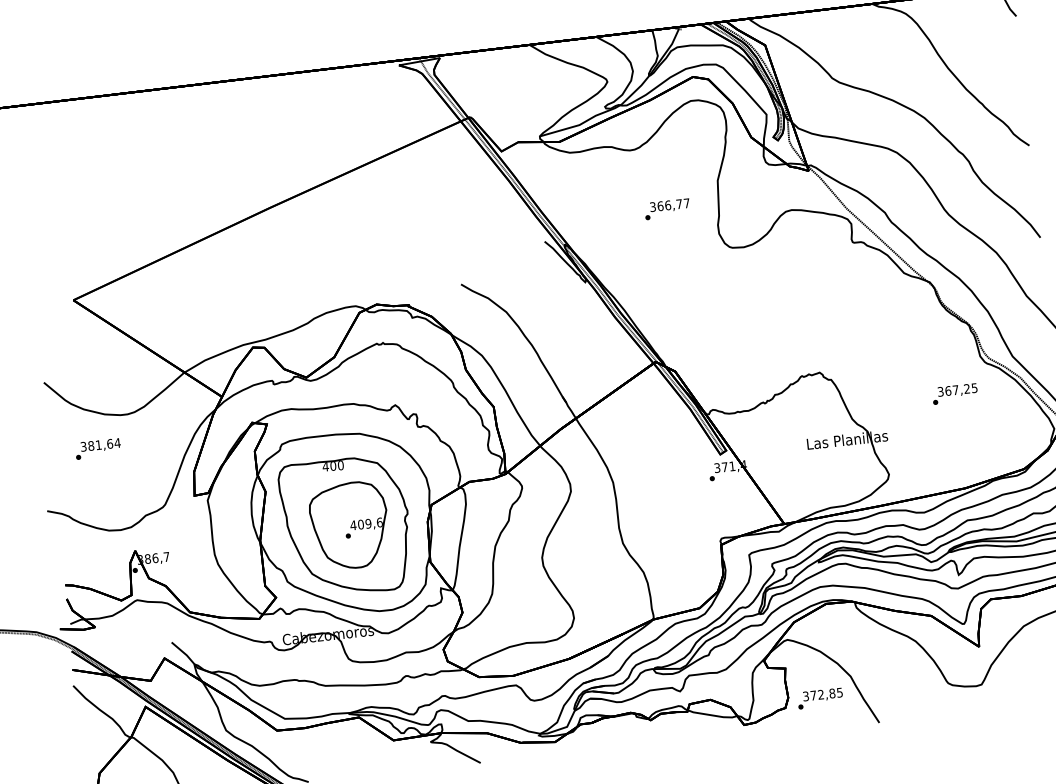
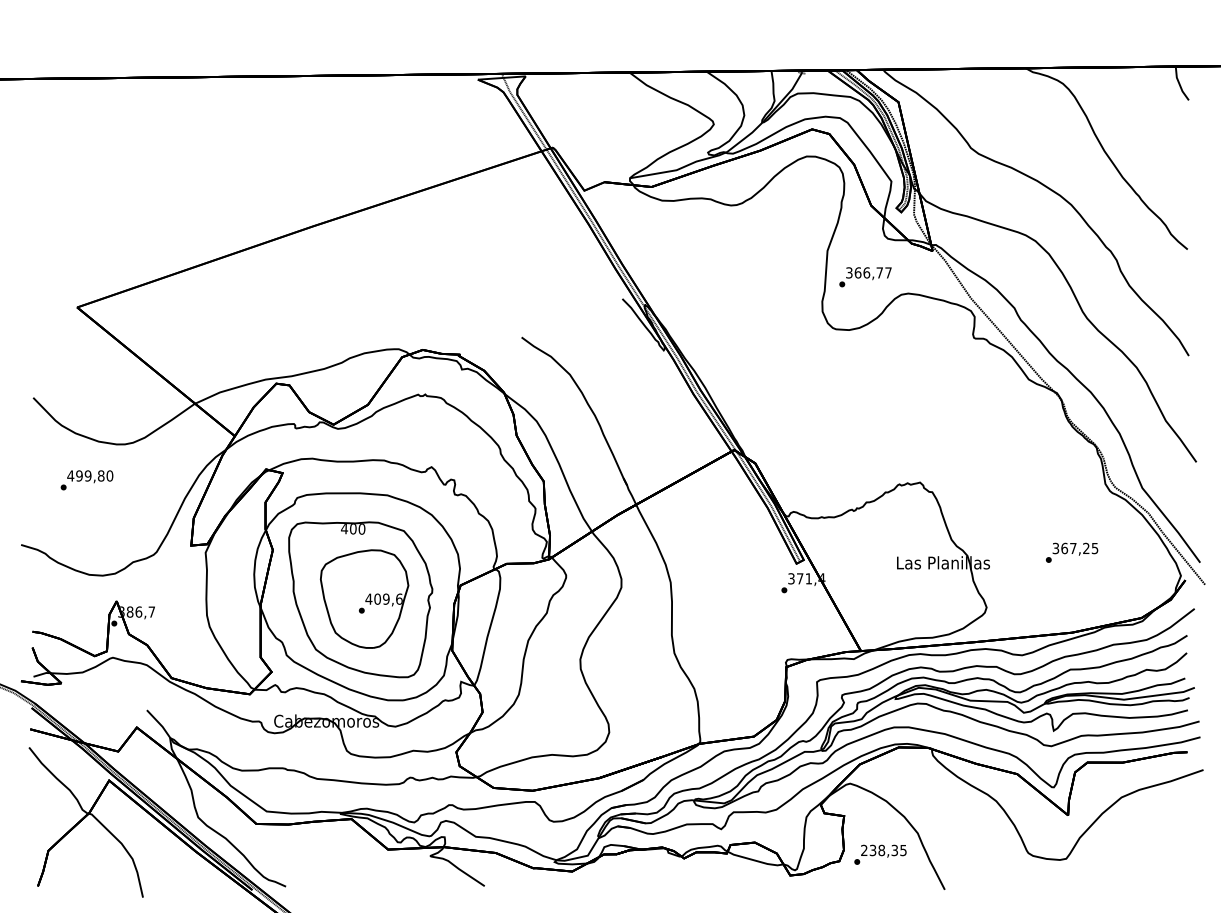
text: (667, 209) -> (865, 277), moved
text: (955, 393) -> (1072, 552), moved
text: (100, 444) -> (90, 475), 381,64 -> 499,80
text: (819, 694) -> (879, 850), 372,85 -> 238,35

